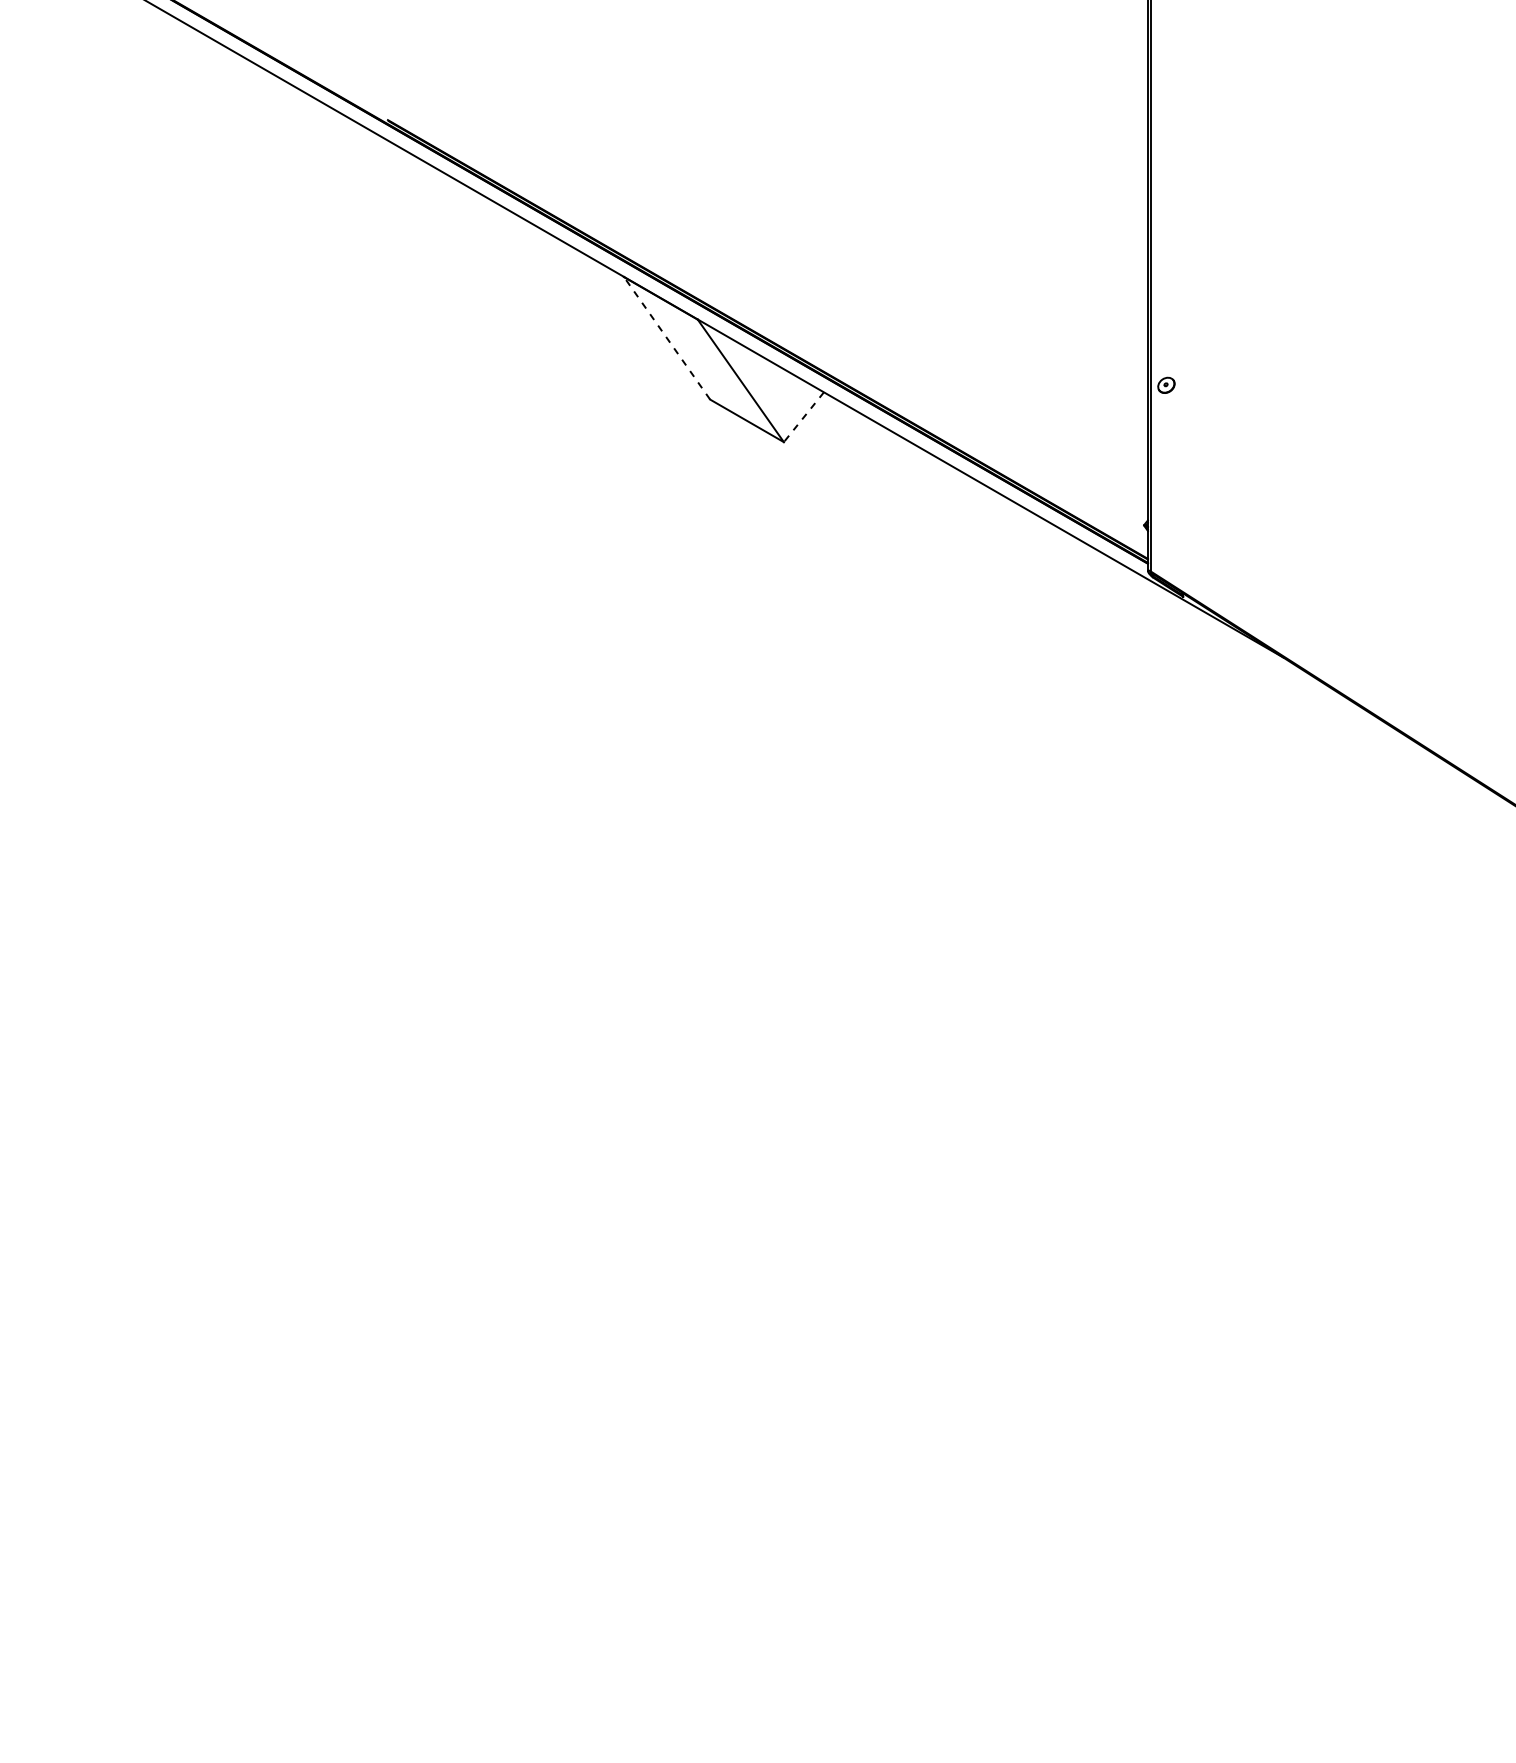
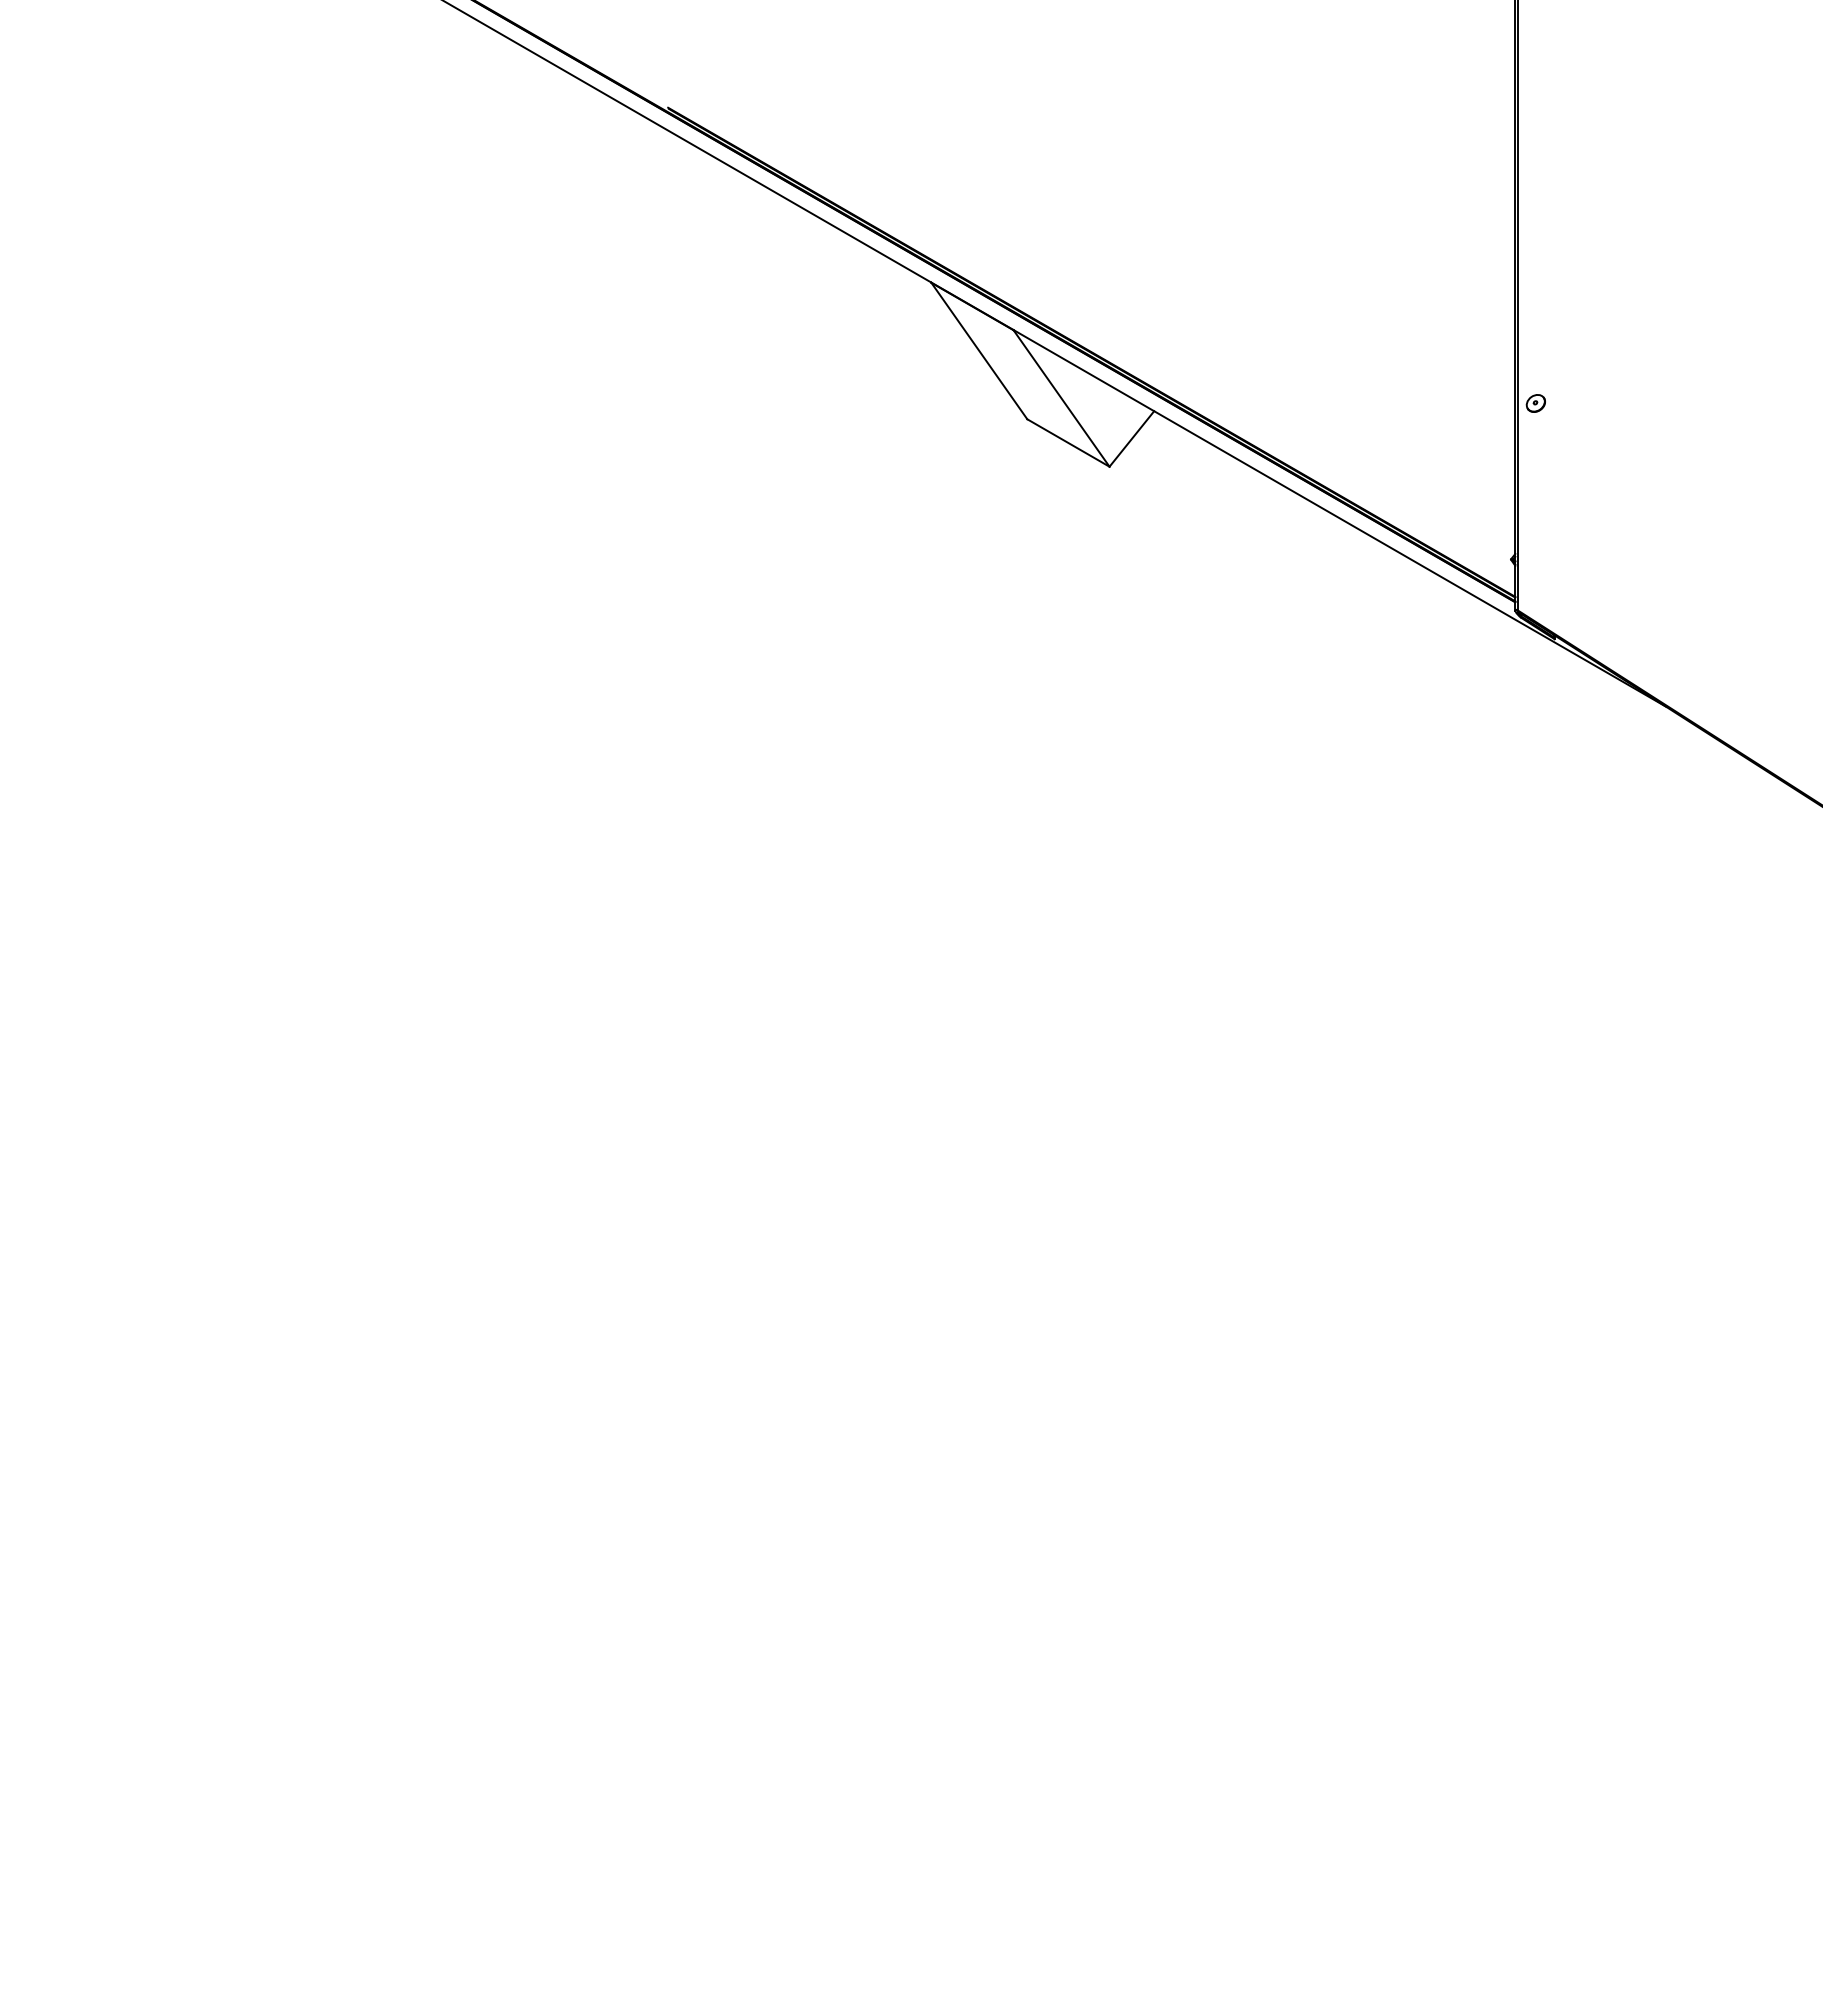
line: (667, 337) -> (979, 350), dashed -> solid
line: (803, 416) -> (1131, 438), dashed -> solid

